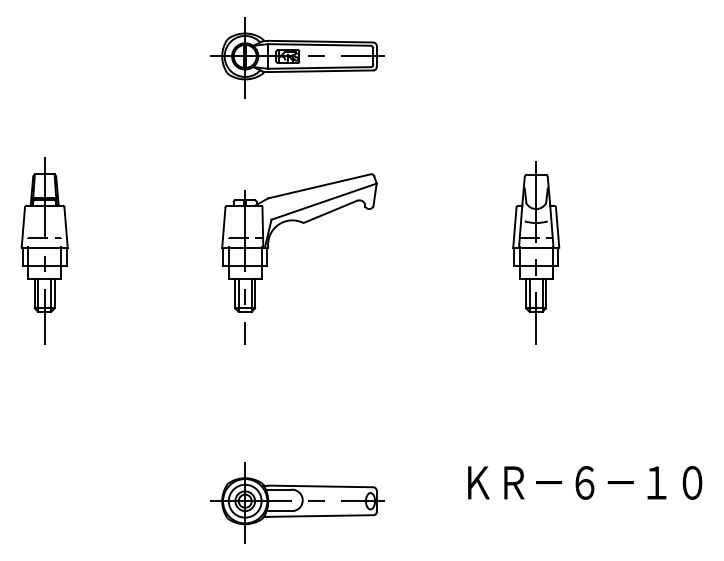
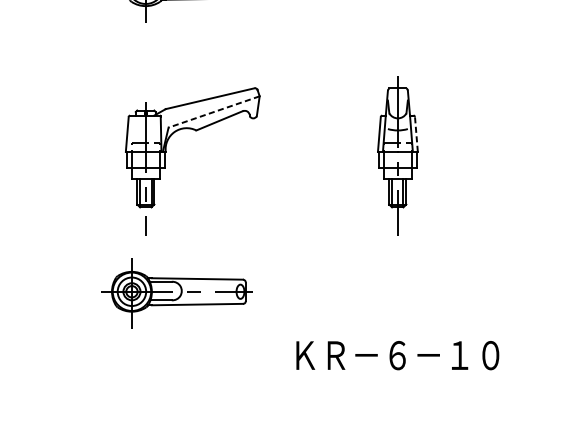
line: (324, 201) -> (214, 111), solid -> dashed
line: (557, 227) -> (416, 134), solid -> dashed
text: (585, 482) -> (398, 355), moved
part: (297, 502) -> (177, 292), moved

